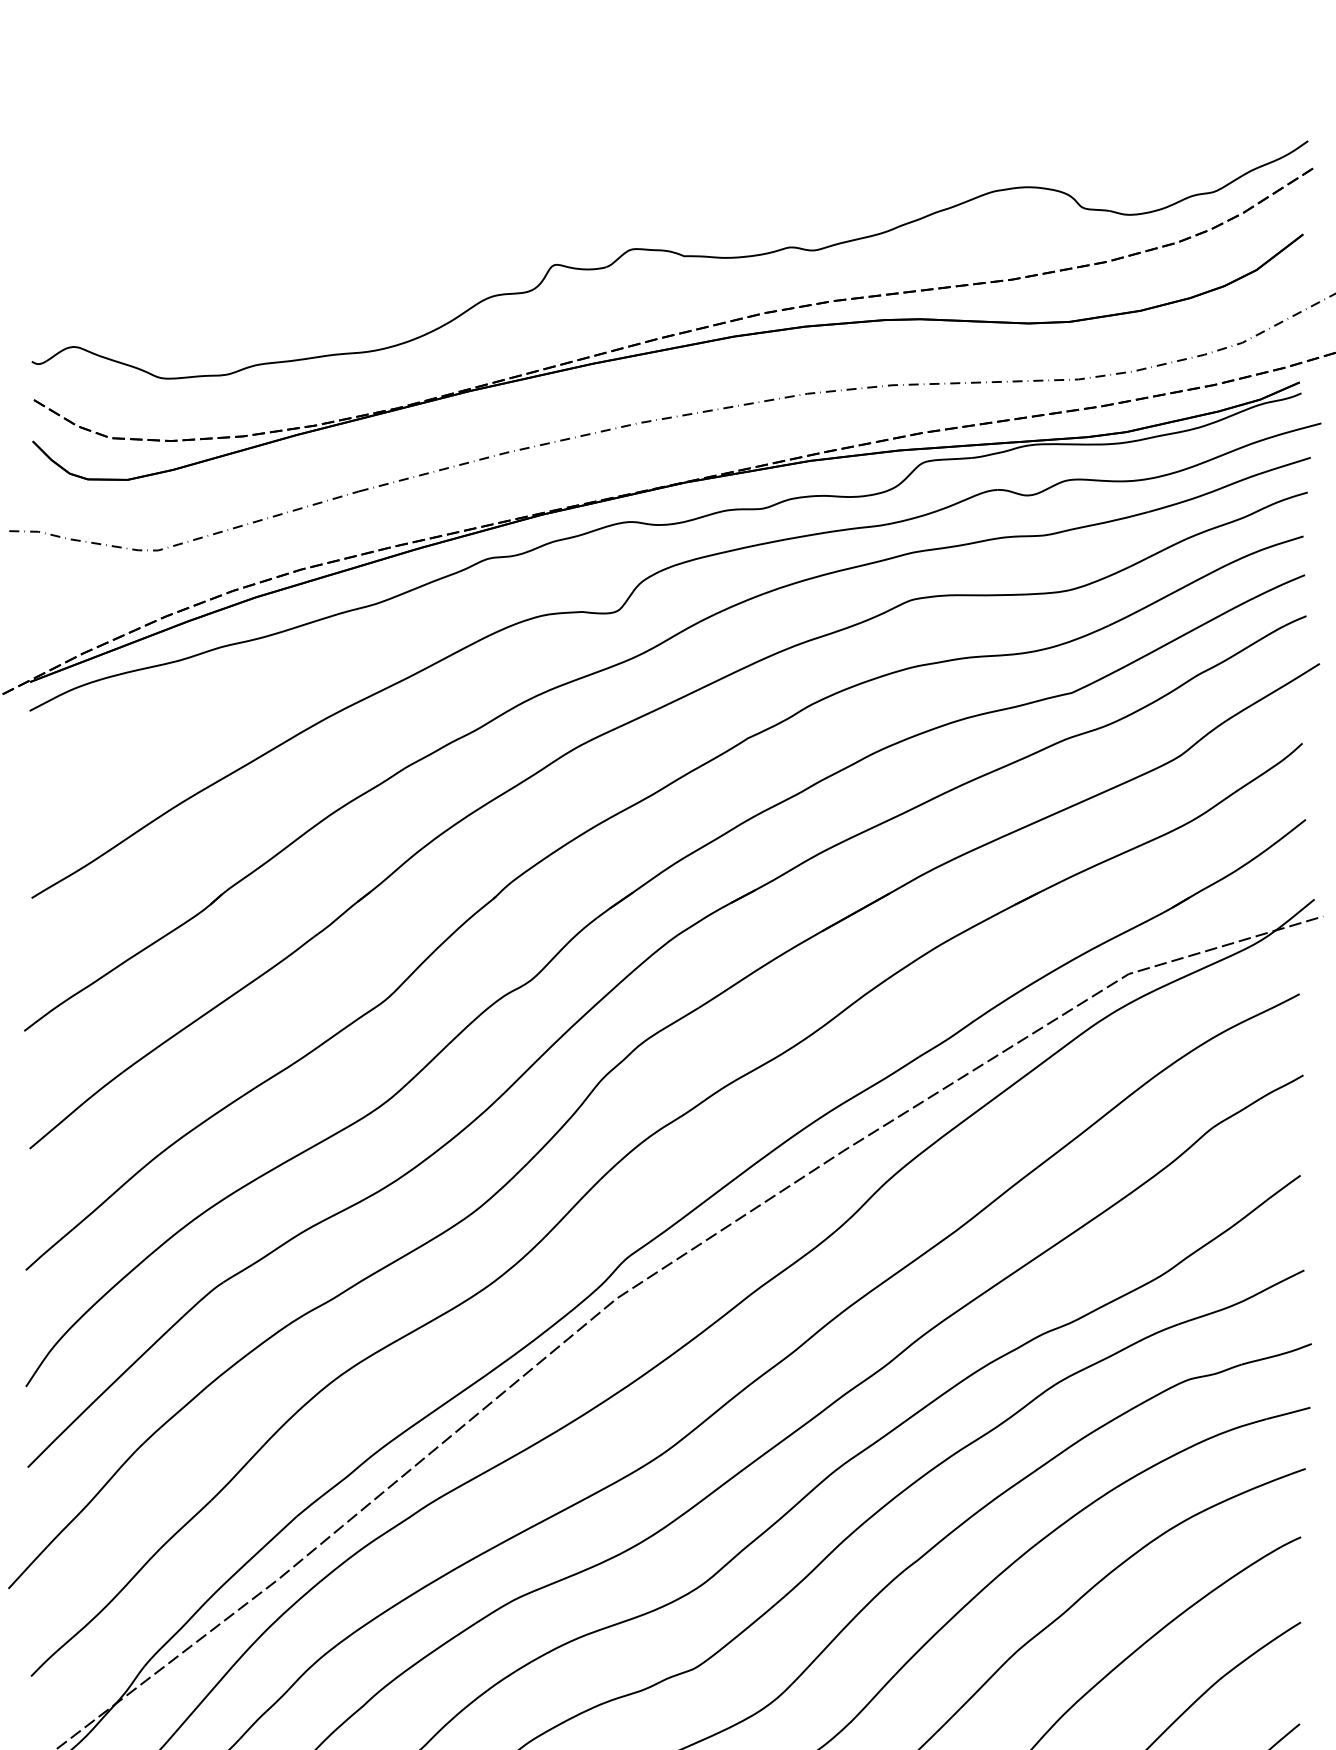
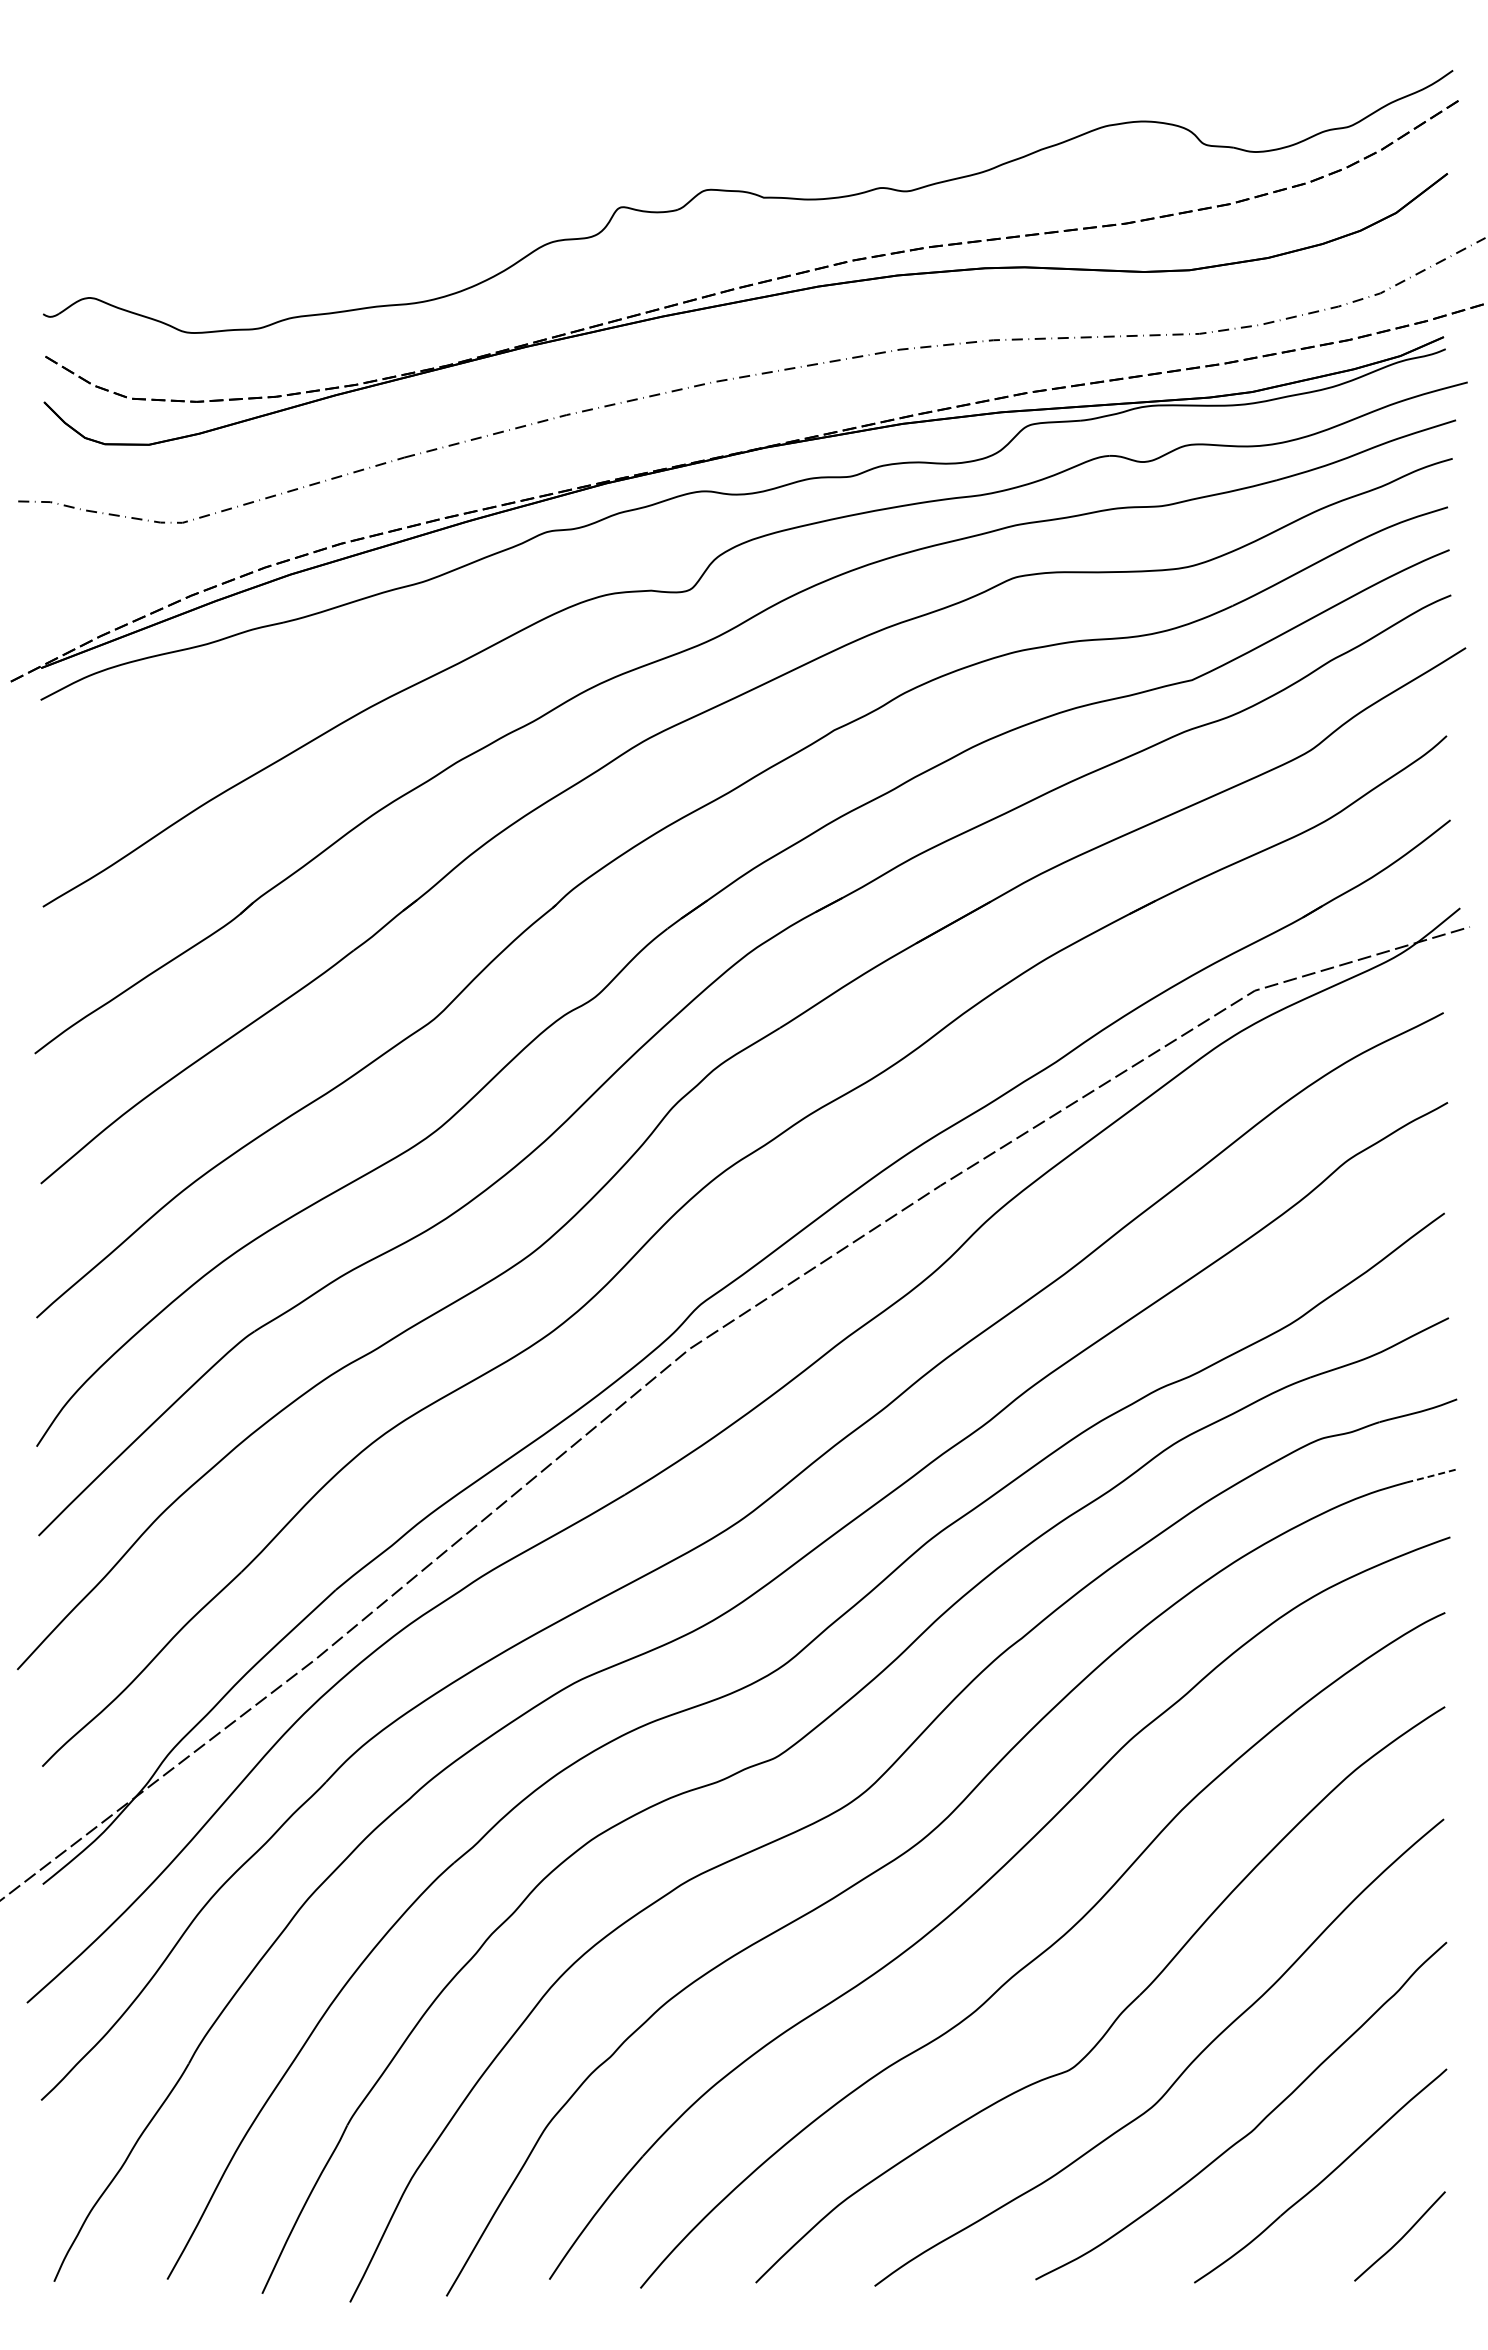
line: (1287, 1413) -> (1430, 1476), solid -> dashed

